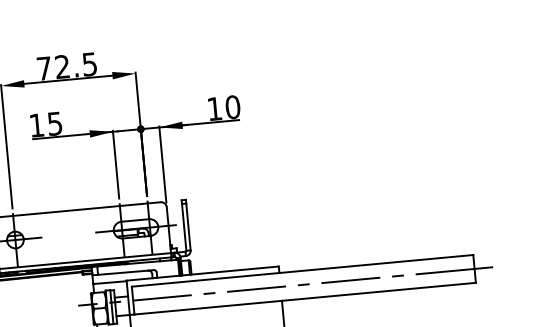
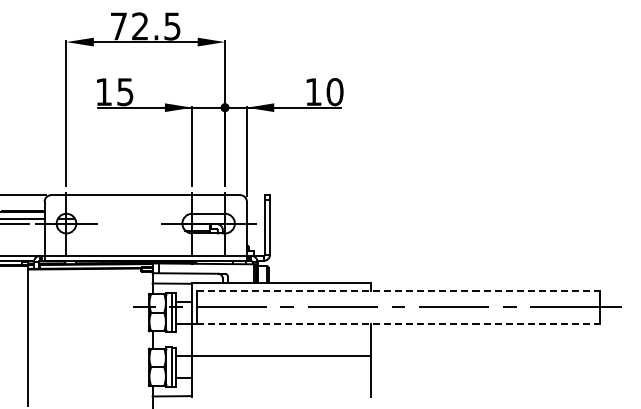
line: (303, 270) -> (399, 290), solid -> dashed
line: (305, 298) -> (399, 323), solid -> dashed

